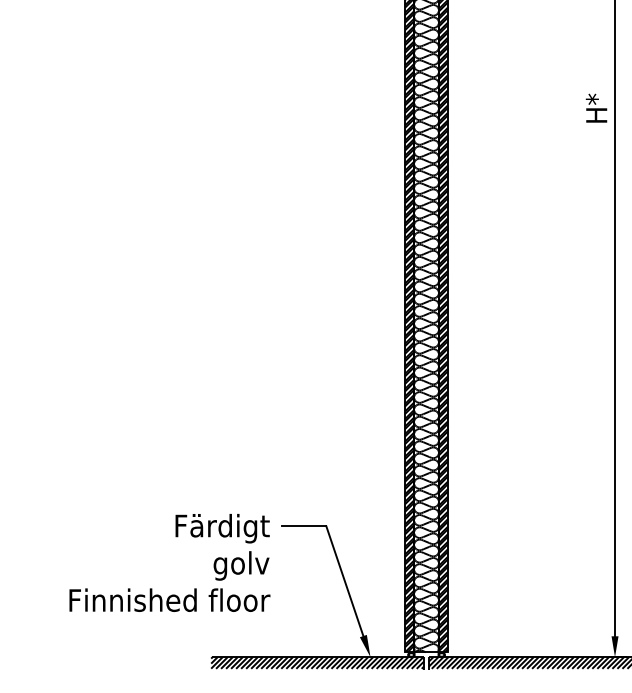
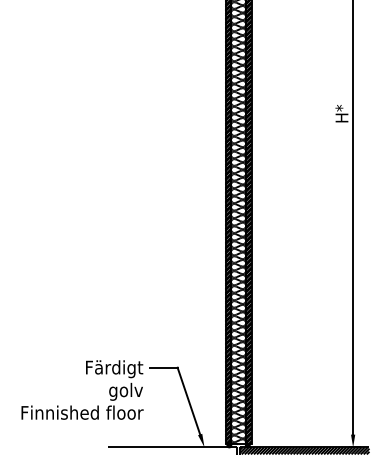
hatch: (317, 662) -> (172, 450), removed

